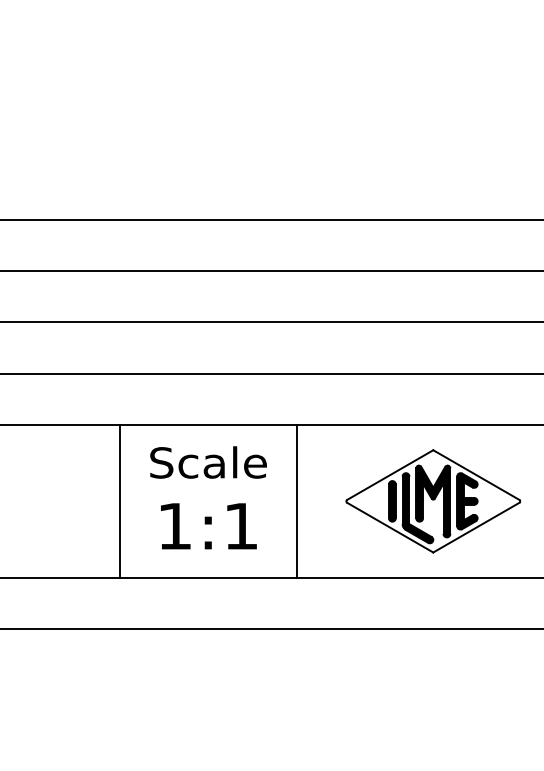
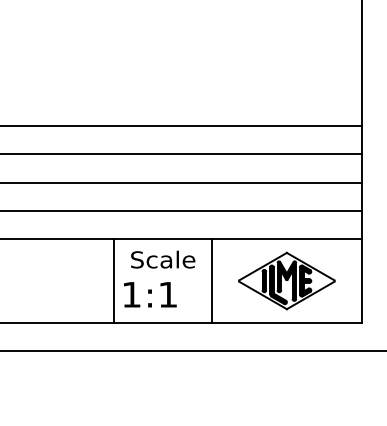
text: (209, 525) -> (150, 294), moved

